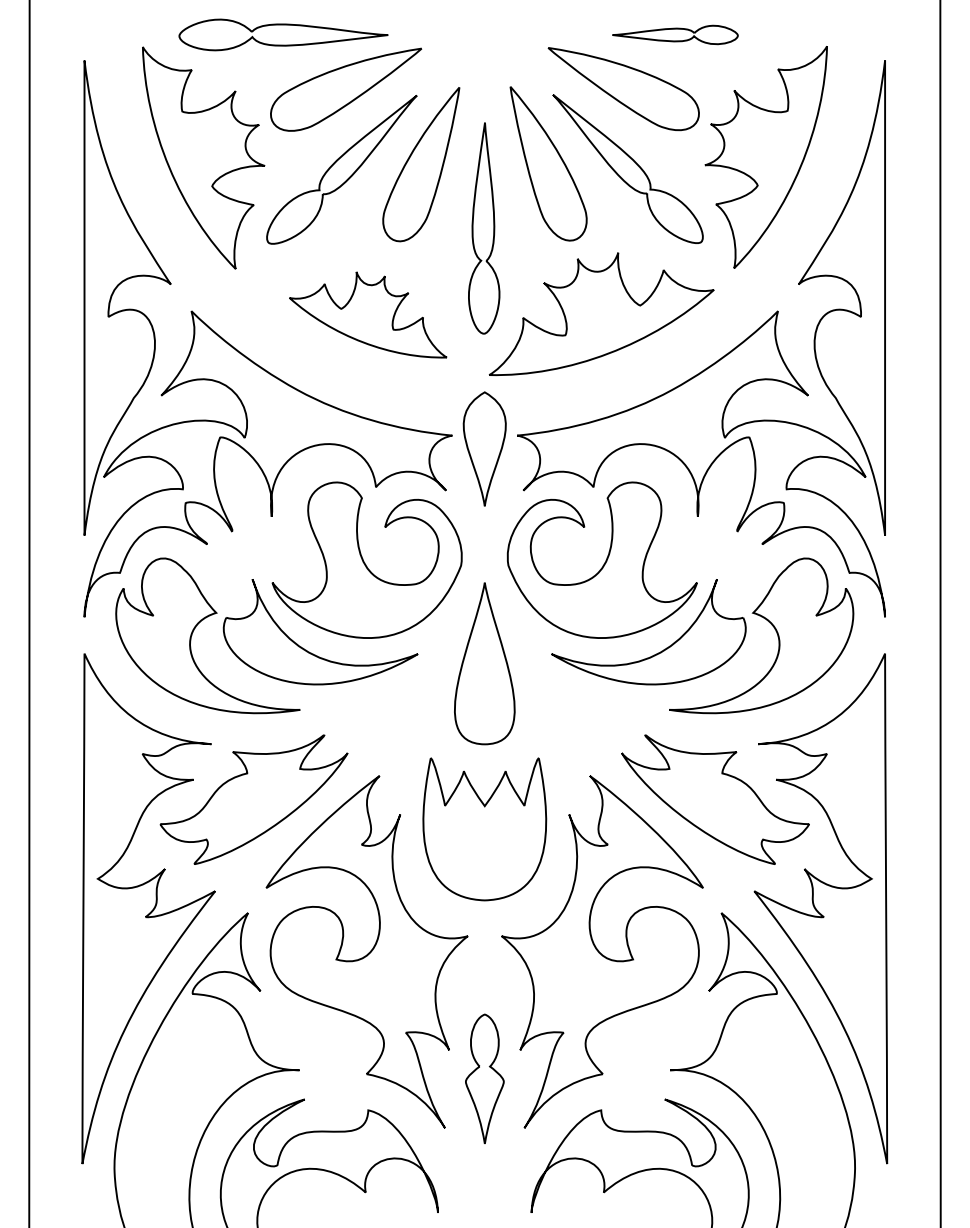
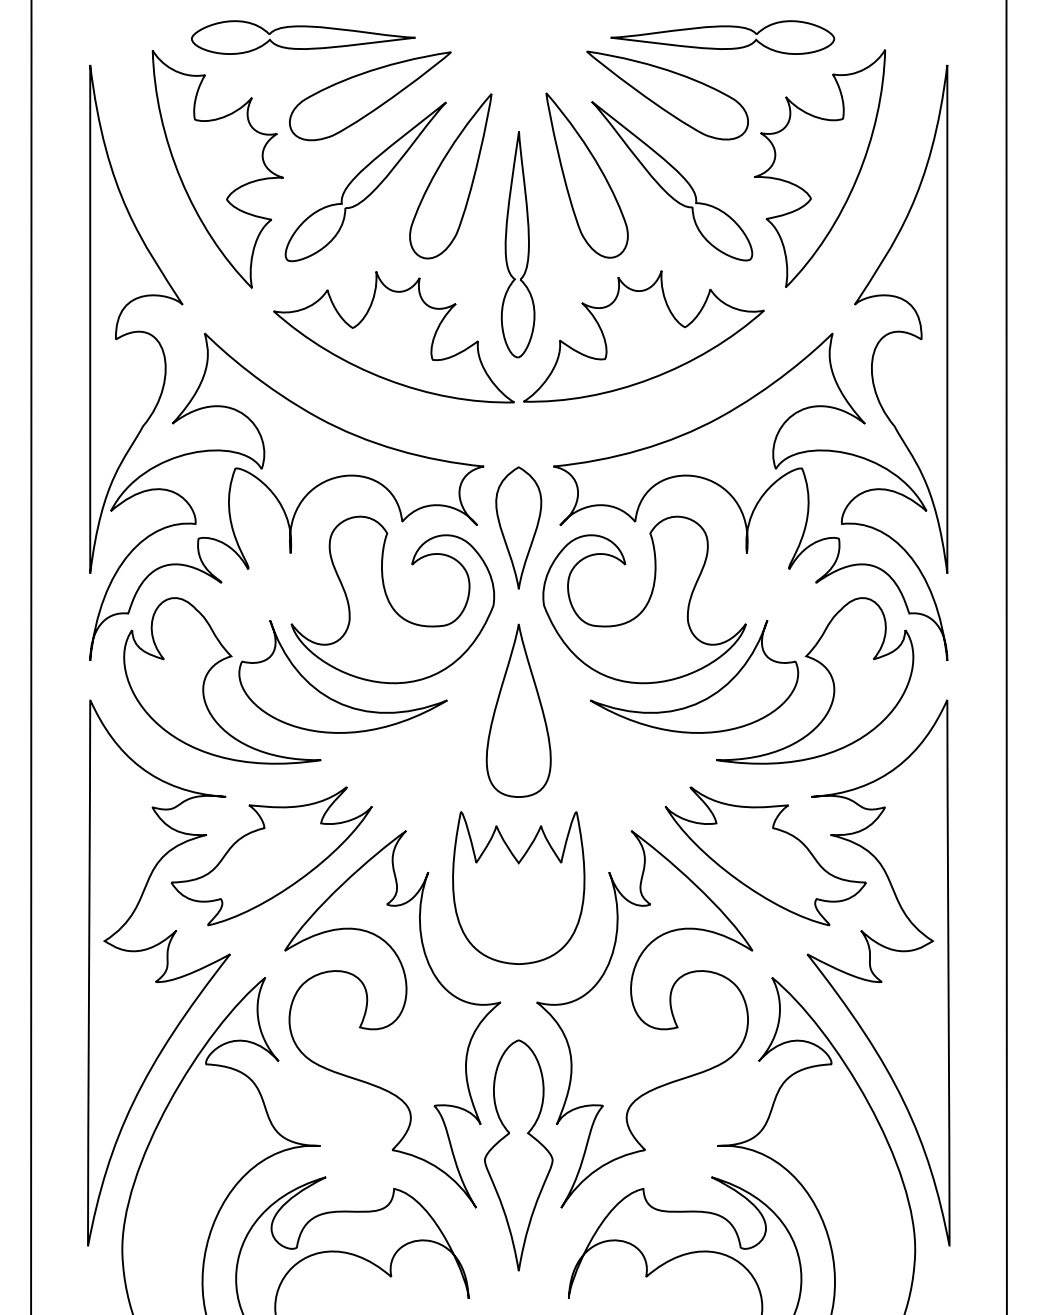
part: (675, 34) -> (722, 37), size x1.67
part: (367, 314) -> (393, 336), size x1.43
part: (484, 448) -> (518, 527), moved
part: (484, 1078) -> (518, 1154), size x1.67

